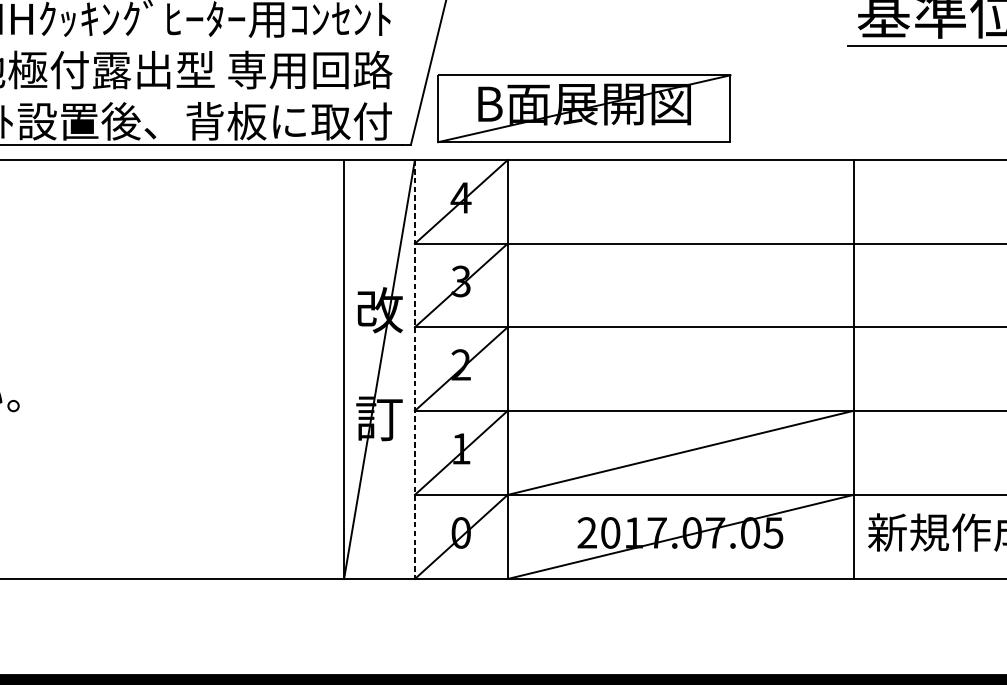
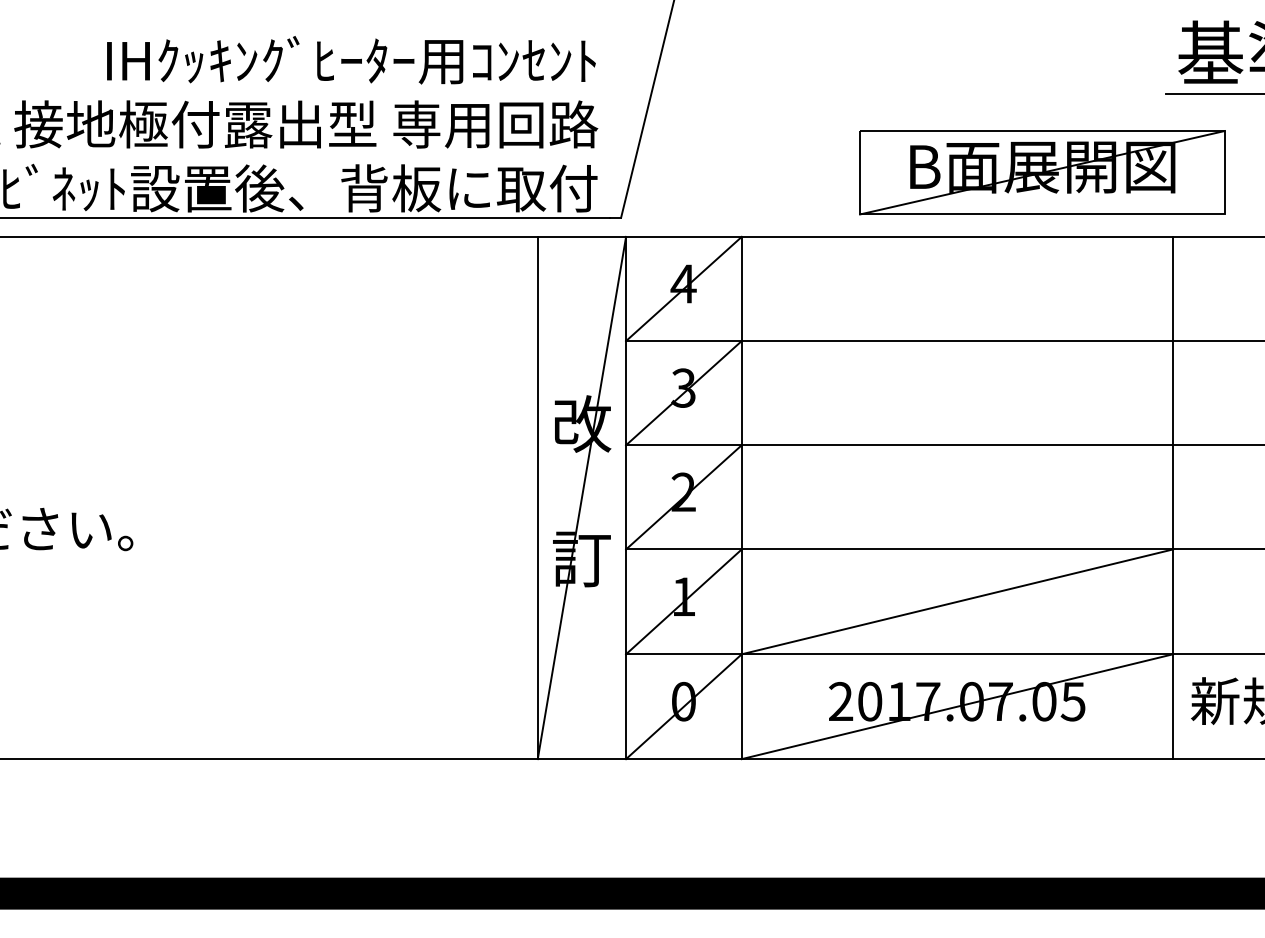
part: (584, 108) -> (1042, 172), moved
line: (415, 369) -> (626, 498), dashed -> solid

